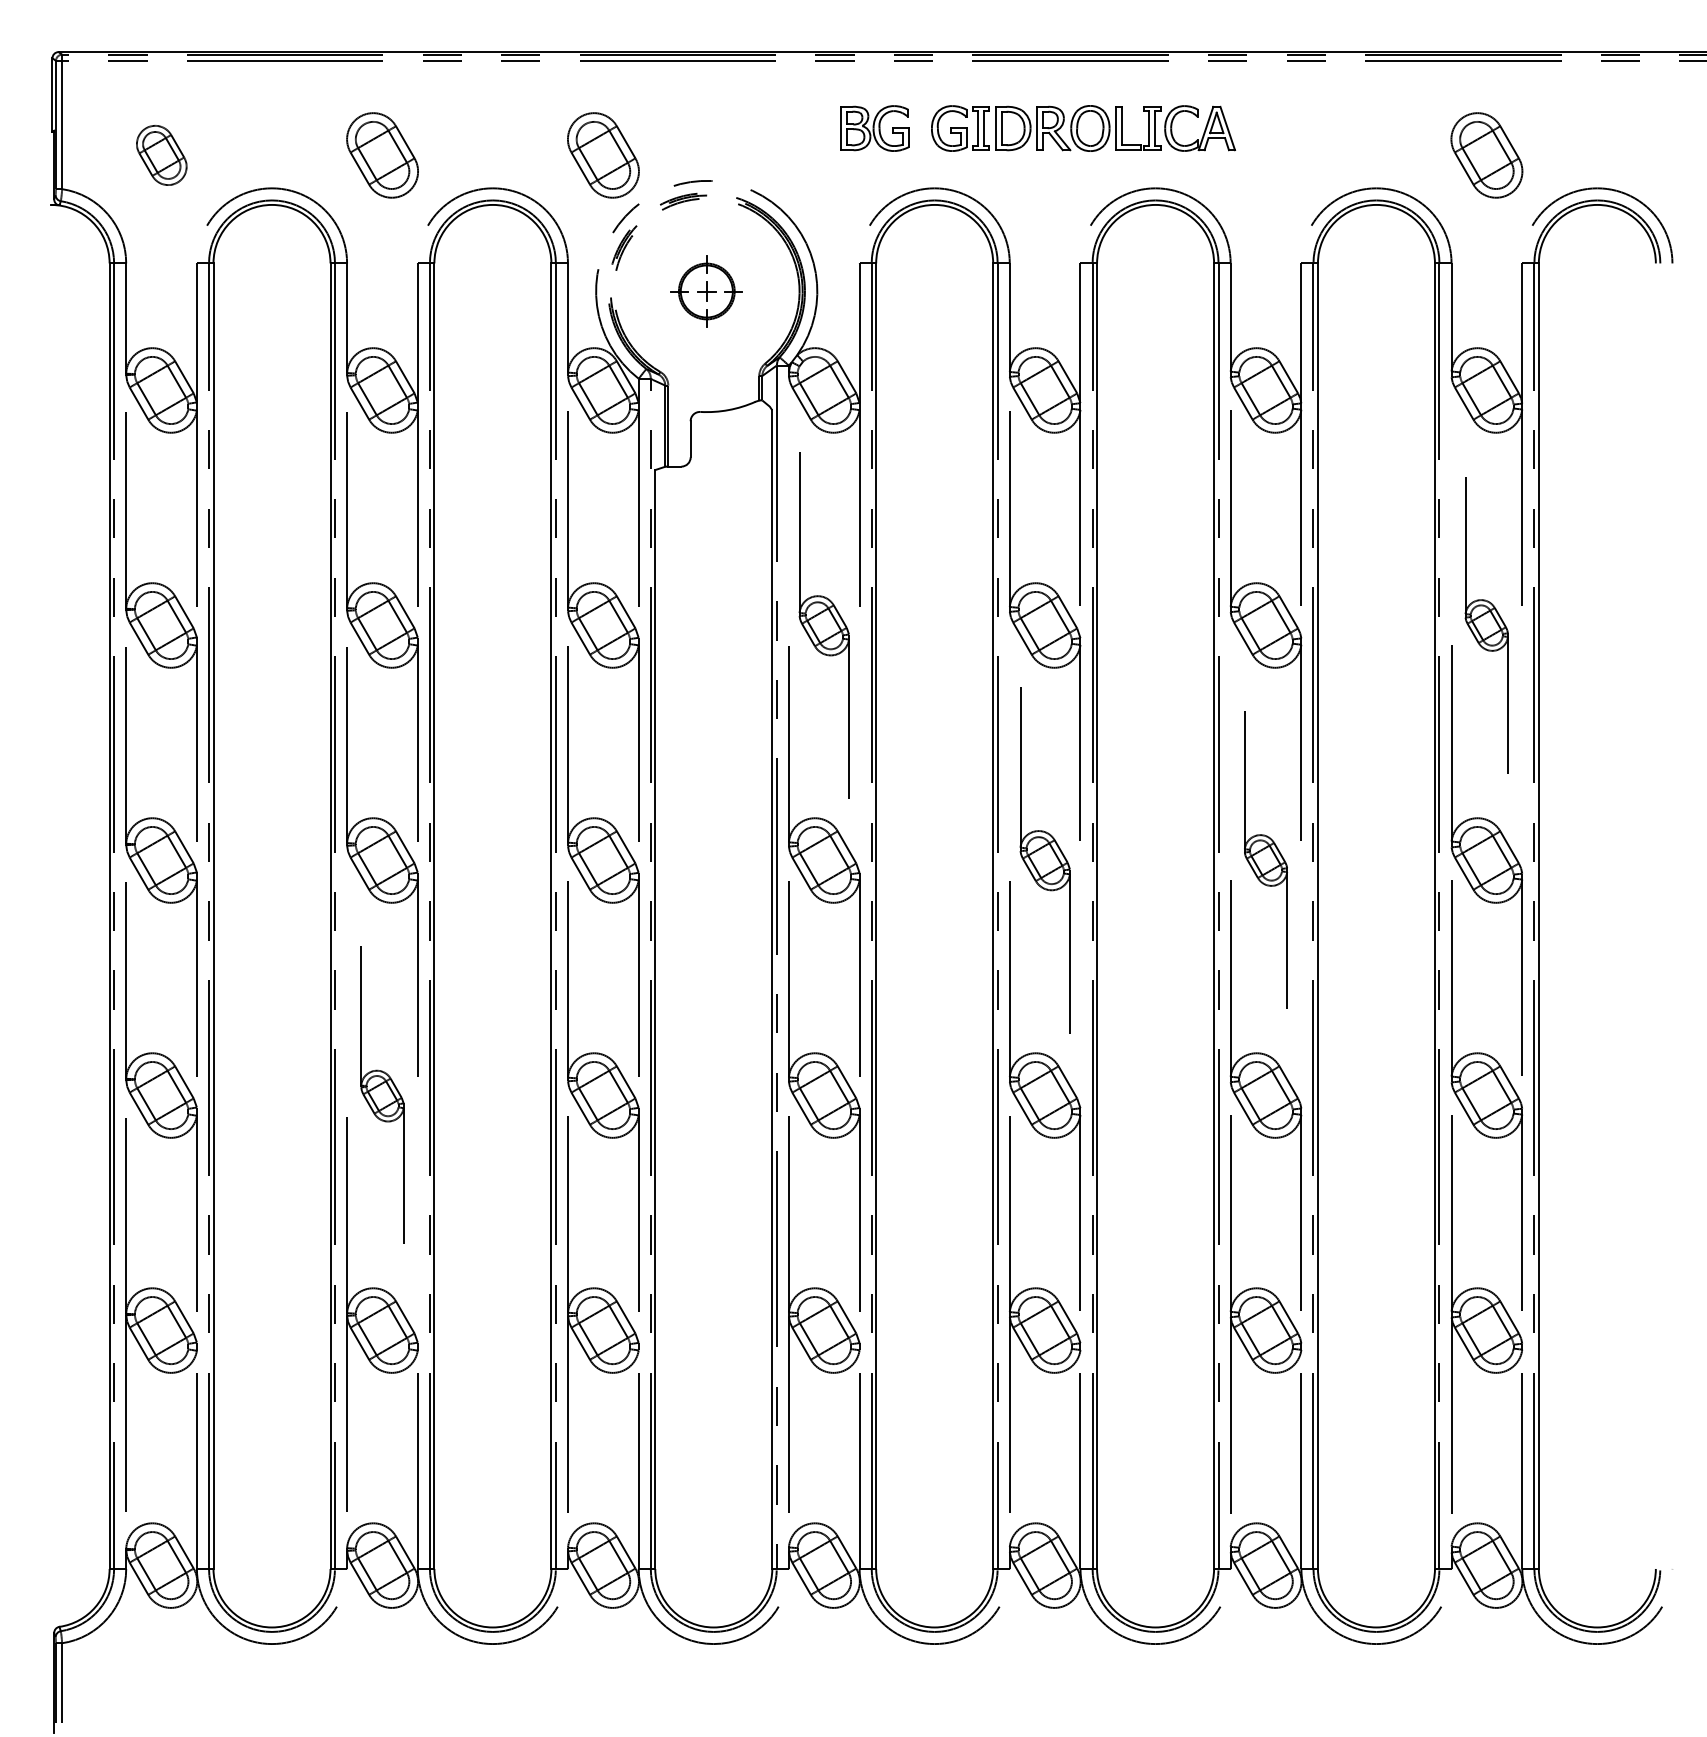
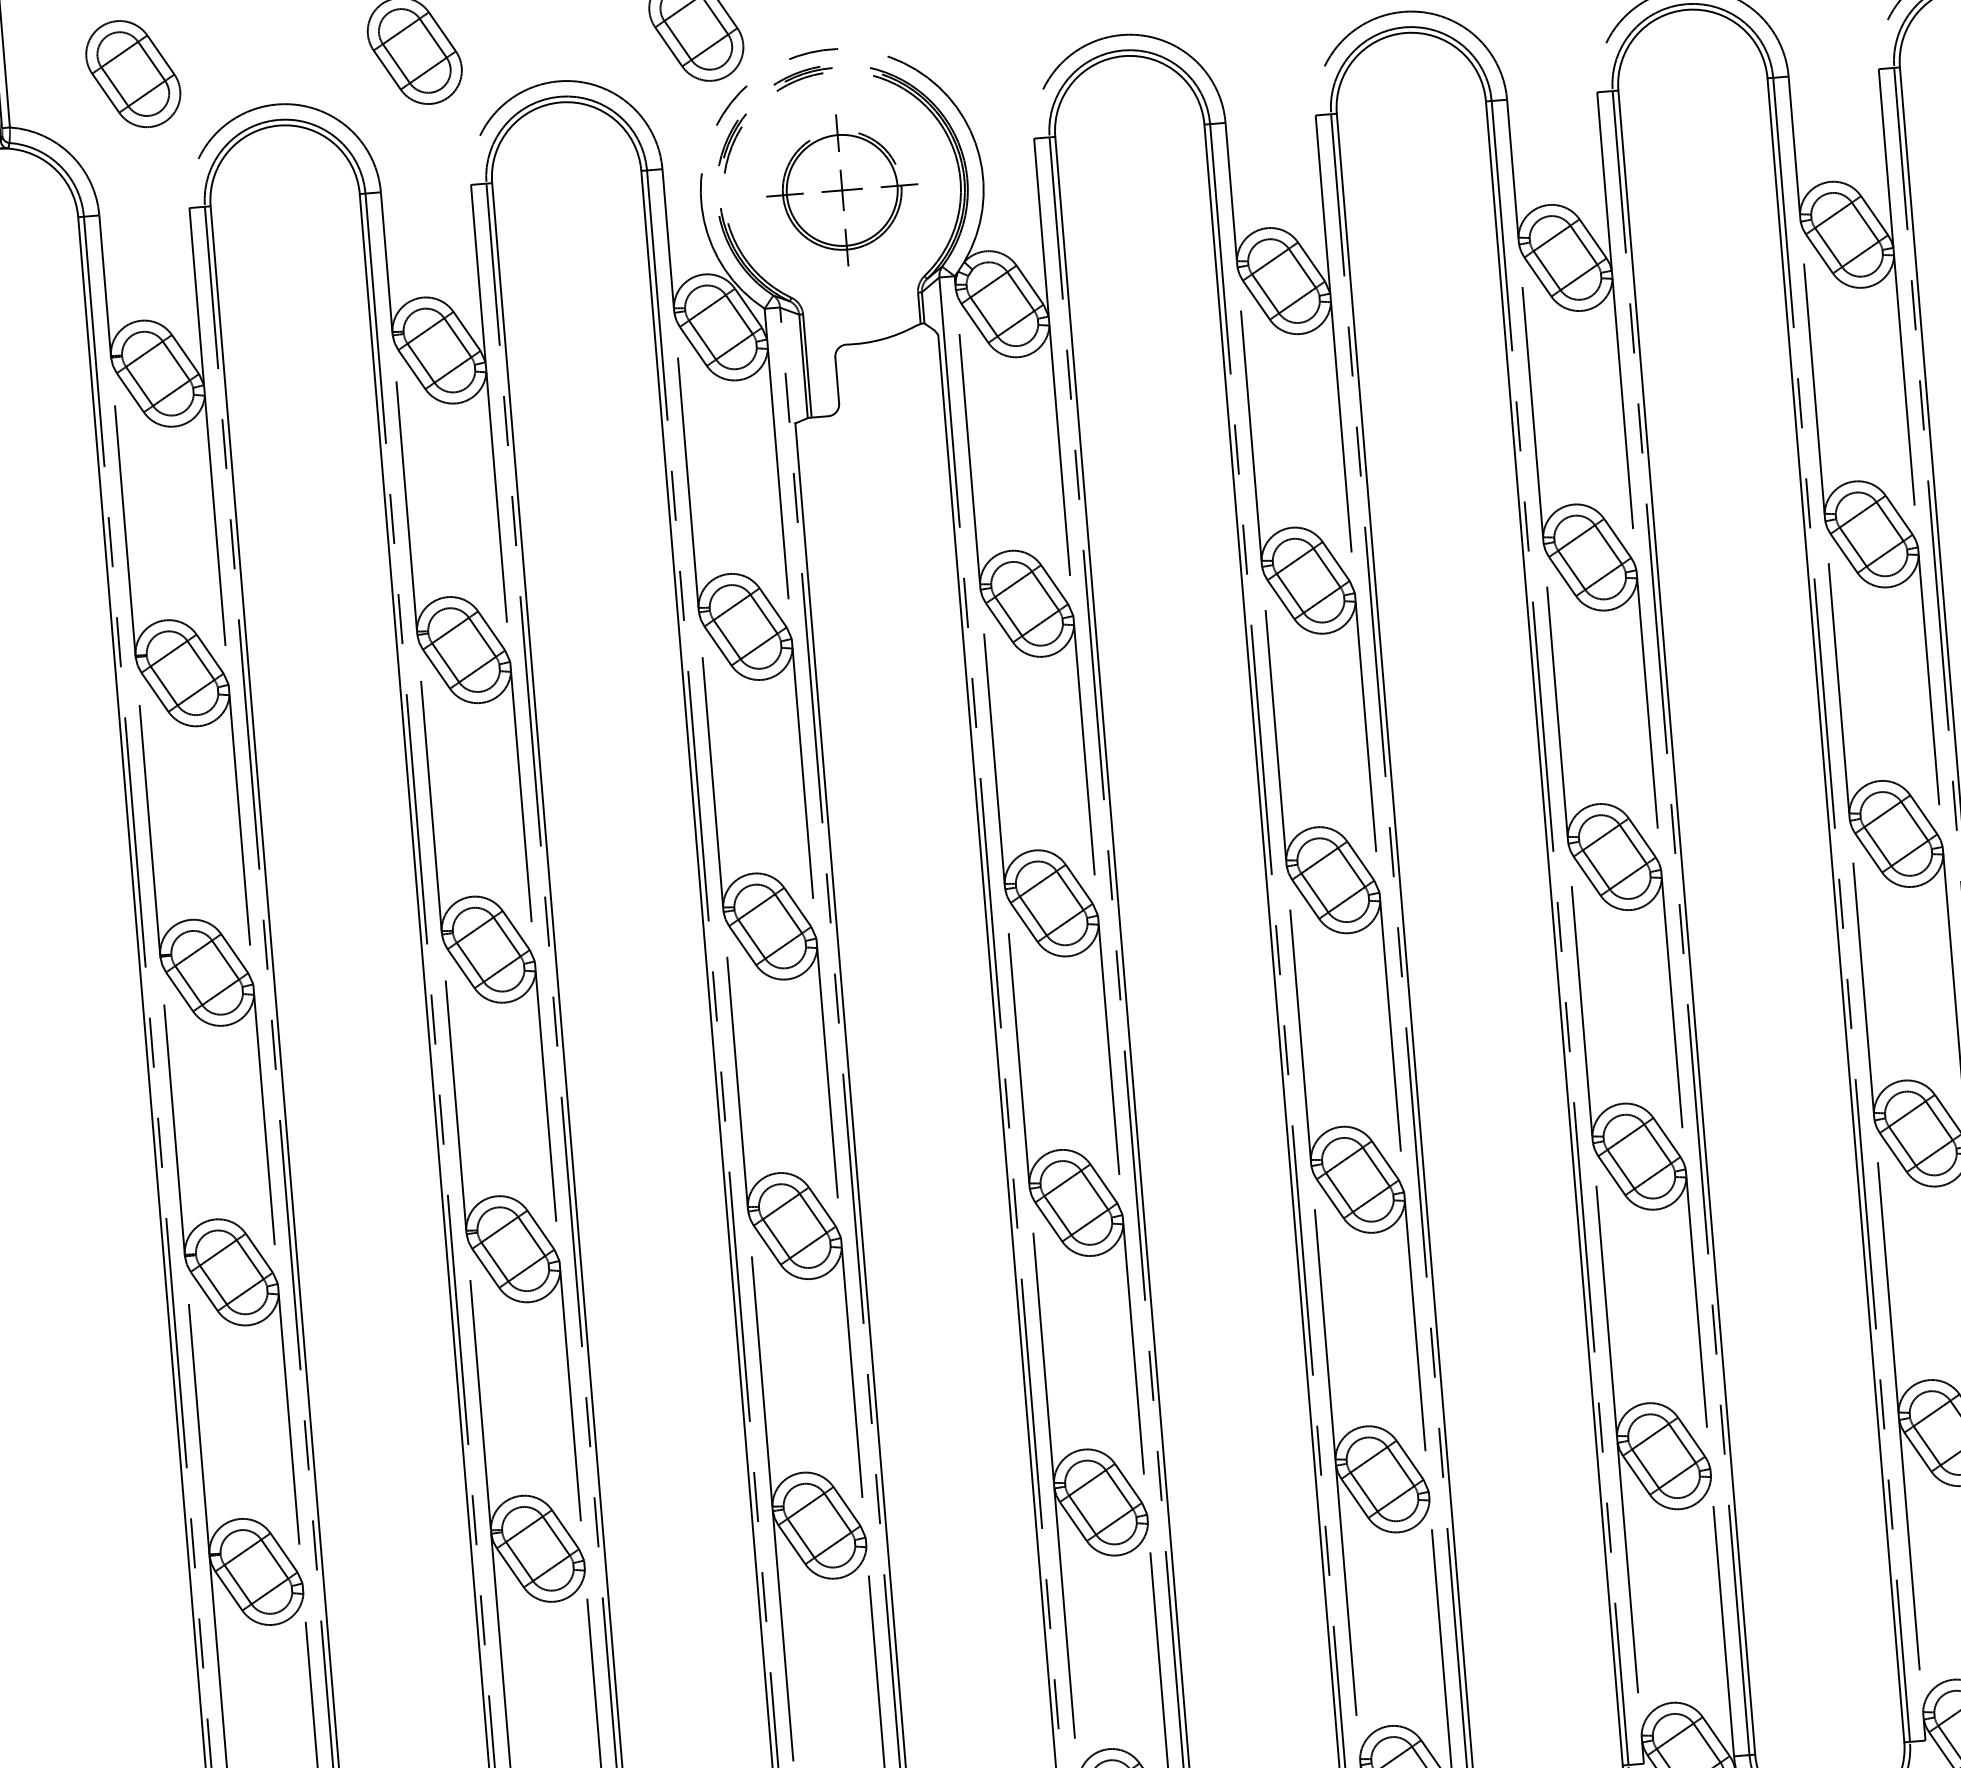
part: (161, 155) -> (133, 74), size x1.43
part: (706, 291) -> (841, 190), size x1.67
part: (1486, 625) -> (1871, 534), size x1.67
part: (824, 626) -> (1027, 605), size x1.43
part: (1045, 860) -> (1333, 880), size x1.43
part: (1265, 860) -> (1614, 857), size x1.67
part: (382, 1096) -> (513, 1250), size x1.67

